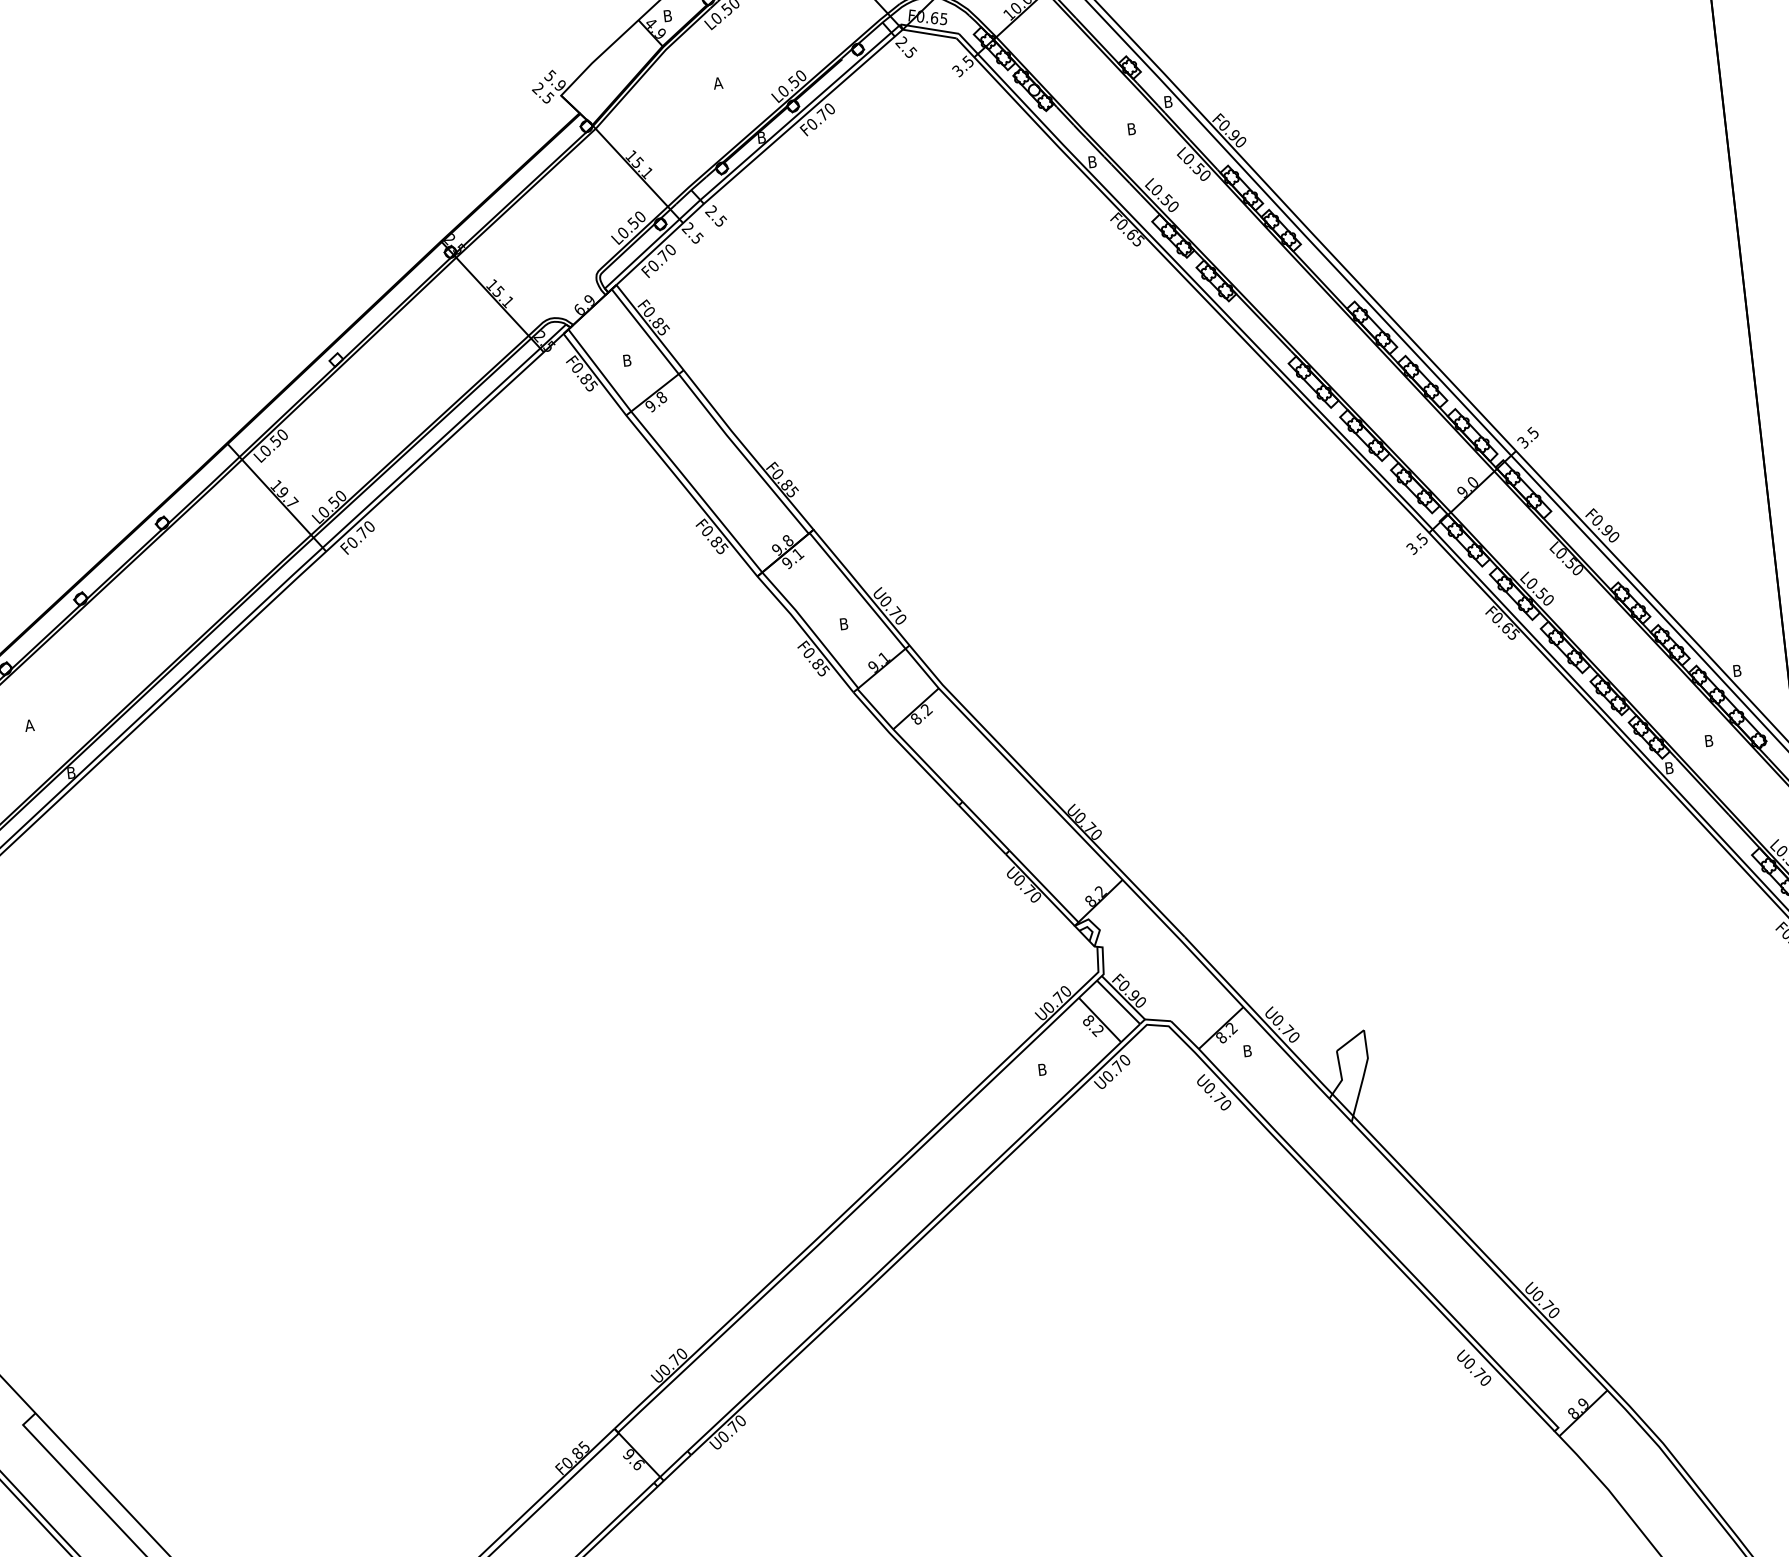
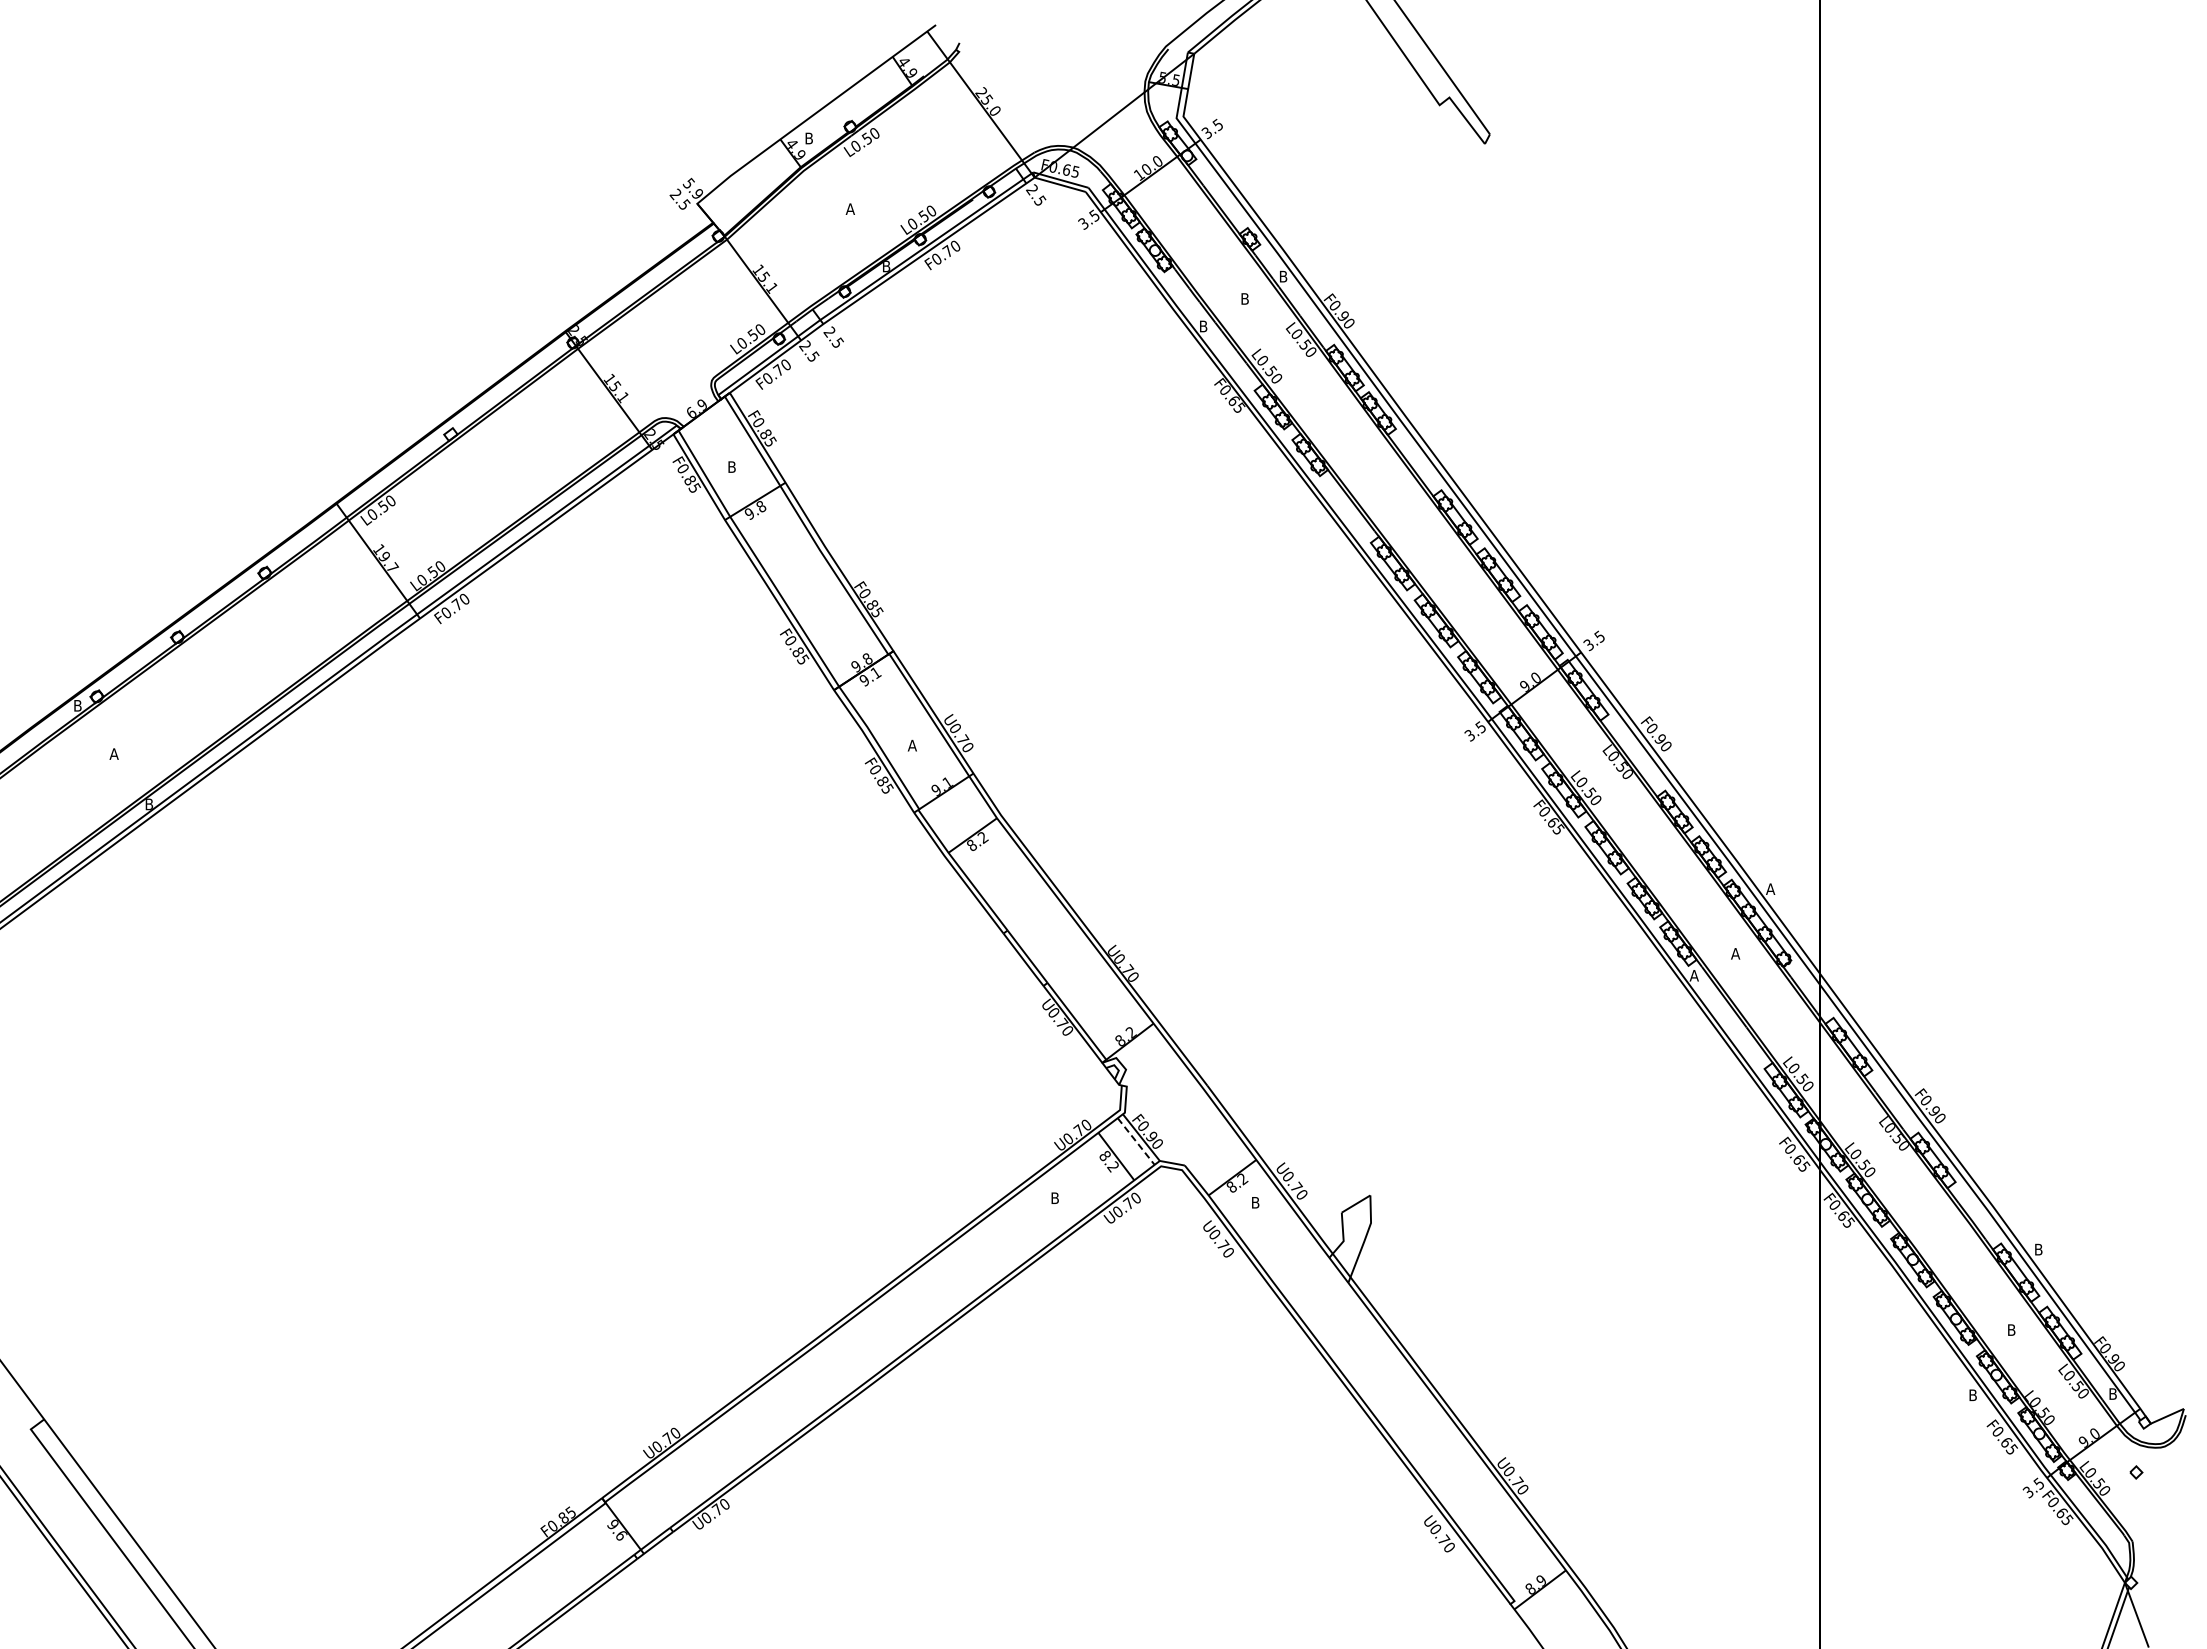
text: (842, 624) -> (911, 745), B -> A
text: (1737, 670) -> (1770, 888), B -> A
text: (1708, 740) -> (1735, 953), B -> A
text: (1668, 767) -> (1693, 975), B -> A
line: (1118, 1002) -> (1136, 1141), solid -> dashed

